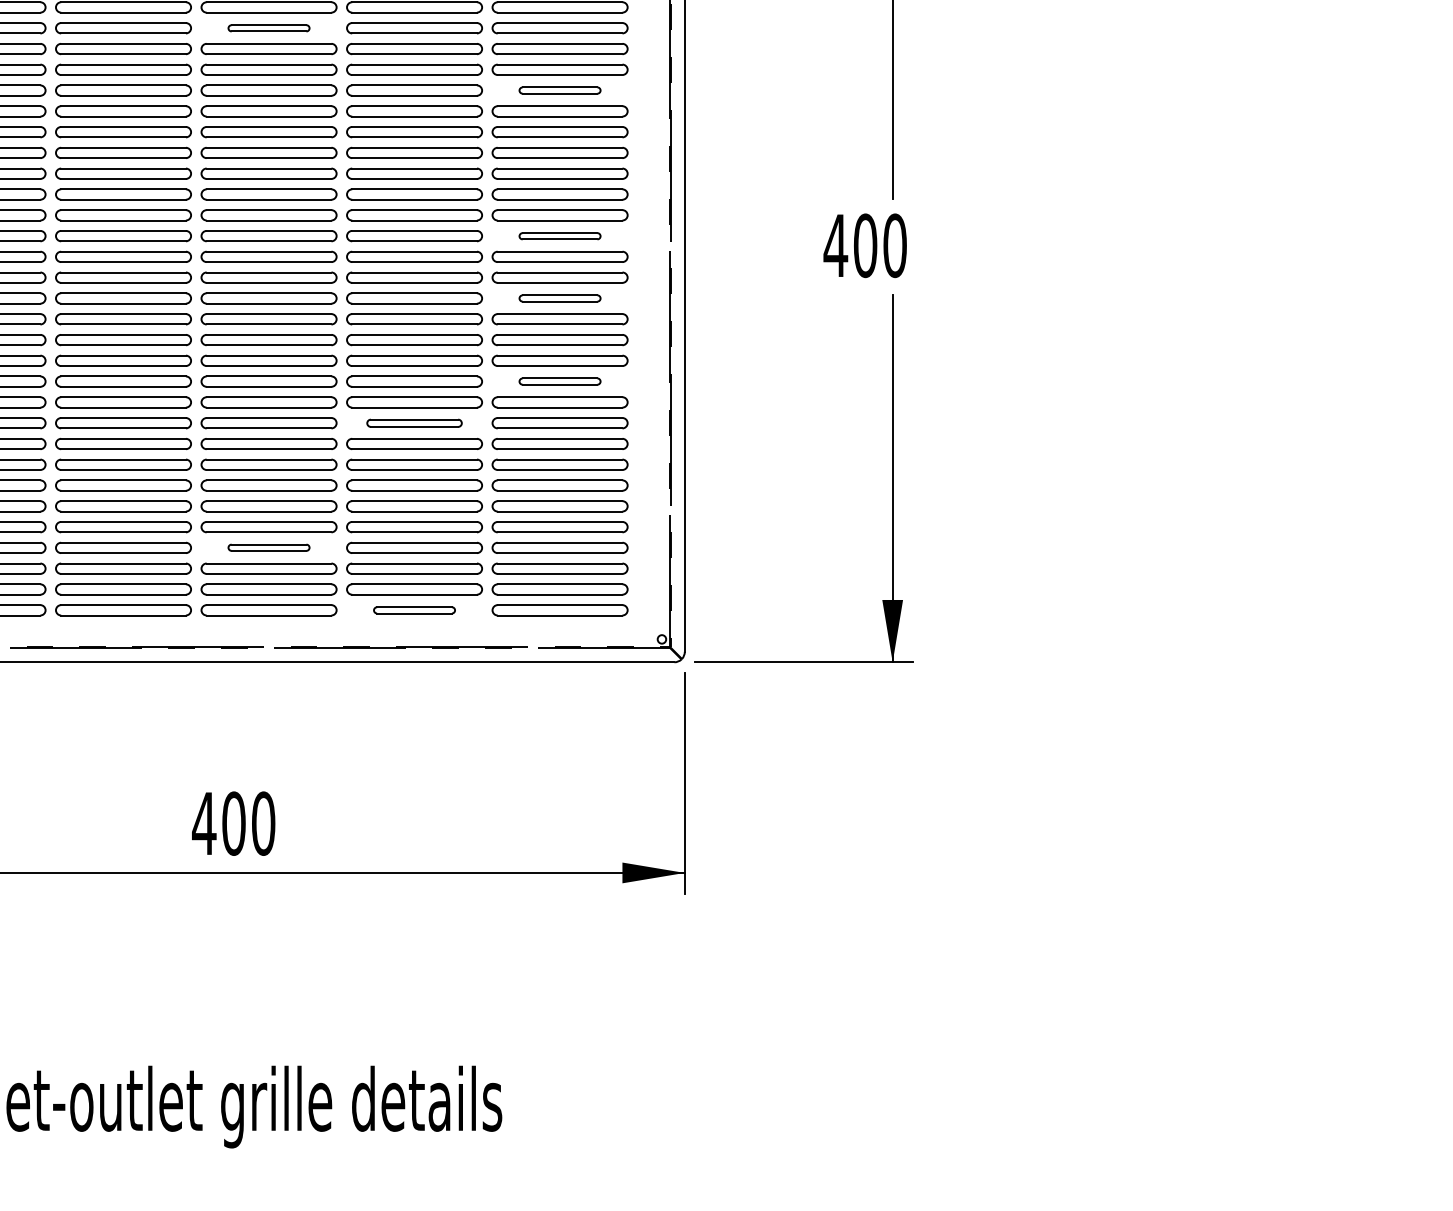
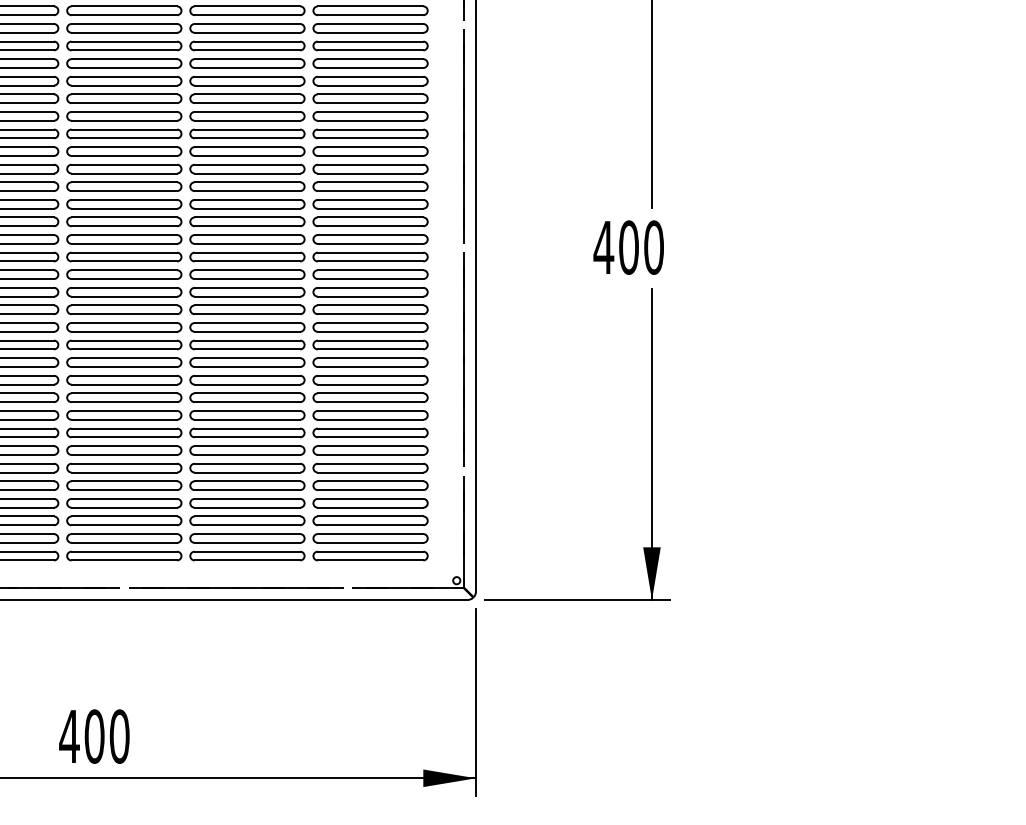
part: (268, 28) -> (123, 63), size x1.67
part: (559, 90) -> (370, 116), size x1.67
part: (559, 236) -> (370, 239), size x1.67
part: (559, 298) -> (370, 292), size x1.67
part: (559, 381) -> (370, 362), size x1.67
part: (414, 423) -> (247, 398), size x1.43
part: (268, 547) -> (123, 502), size x1.67
part: (414, 610) -> (247, 556), size x1.67

